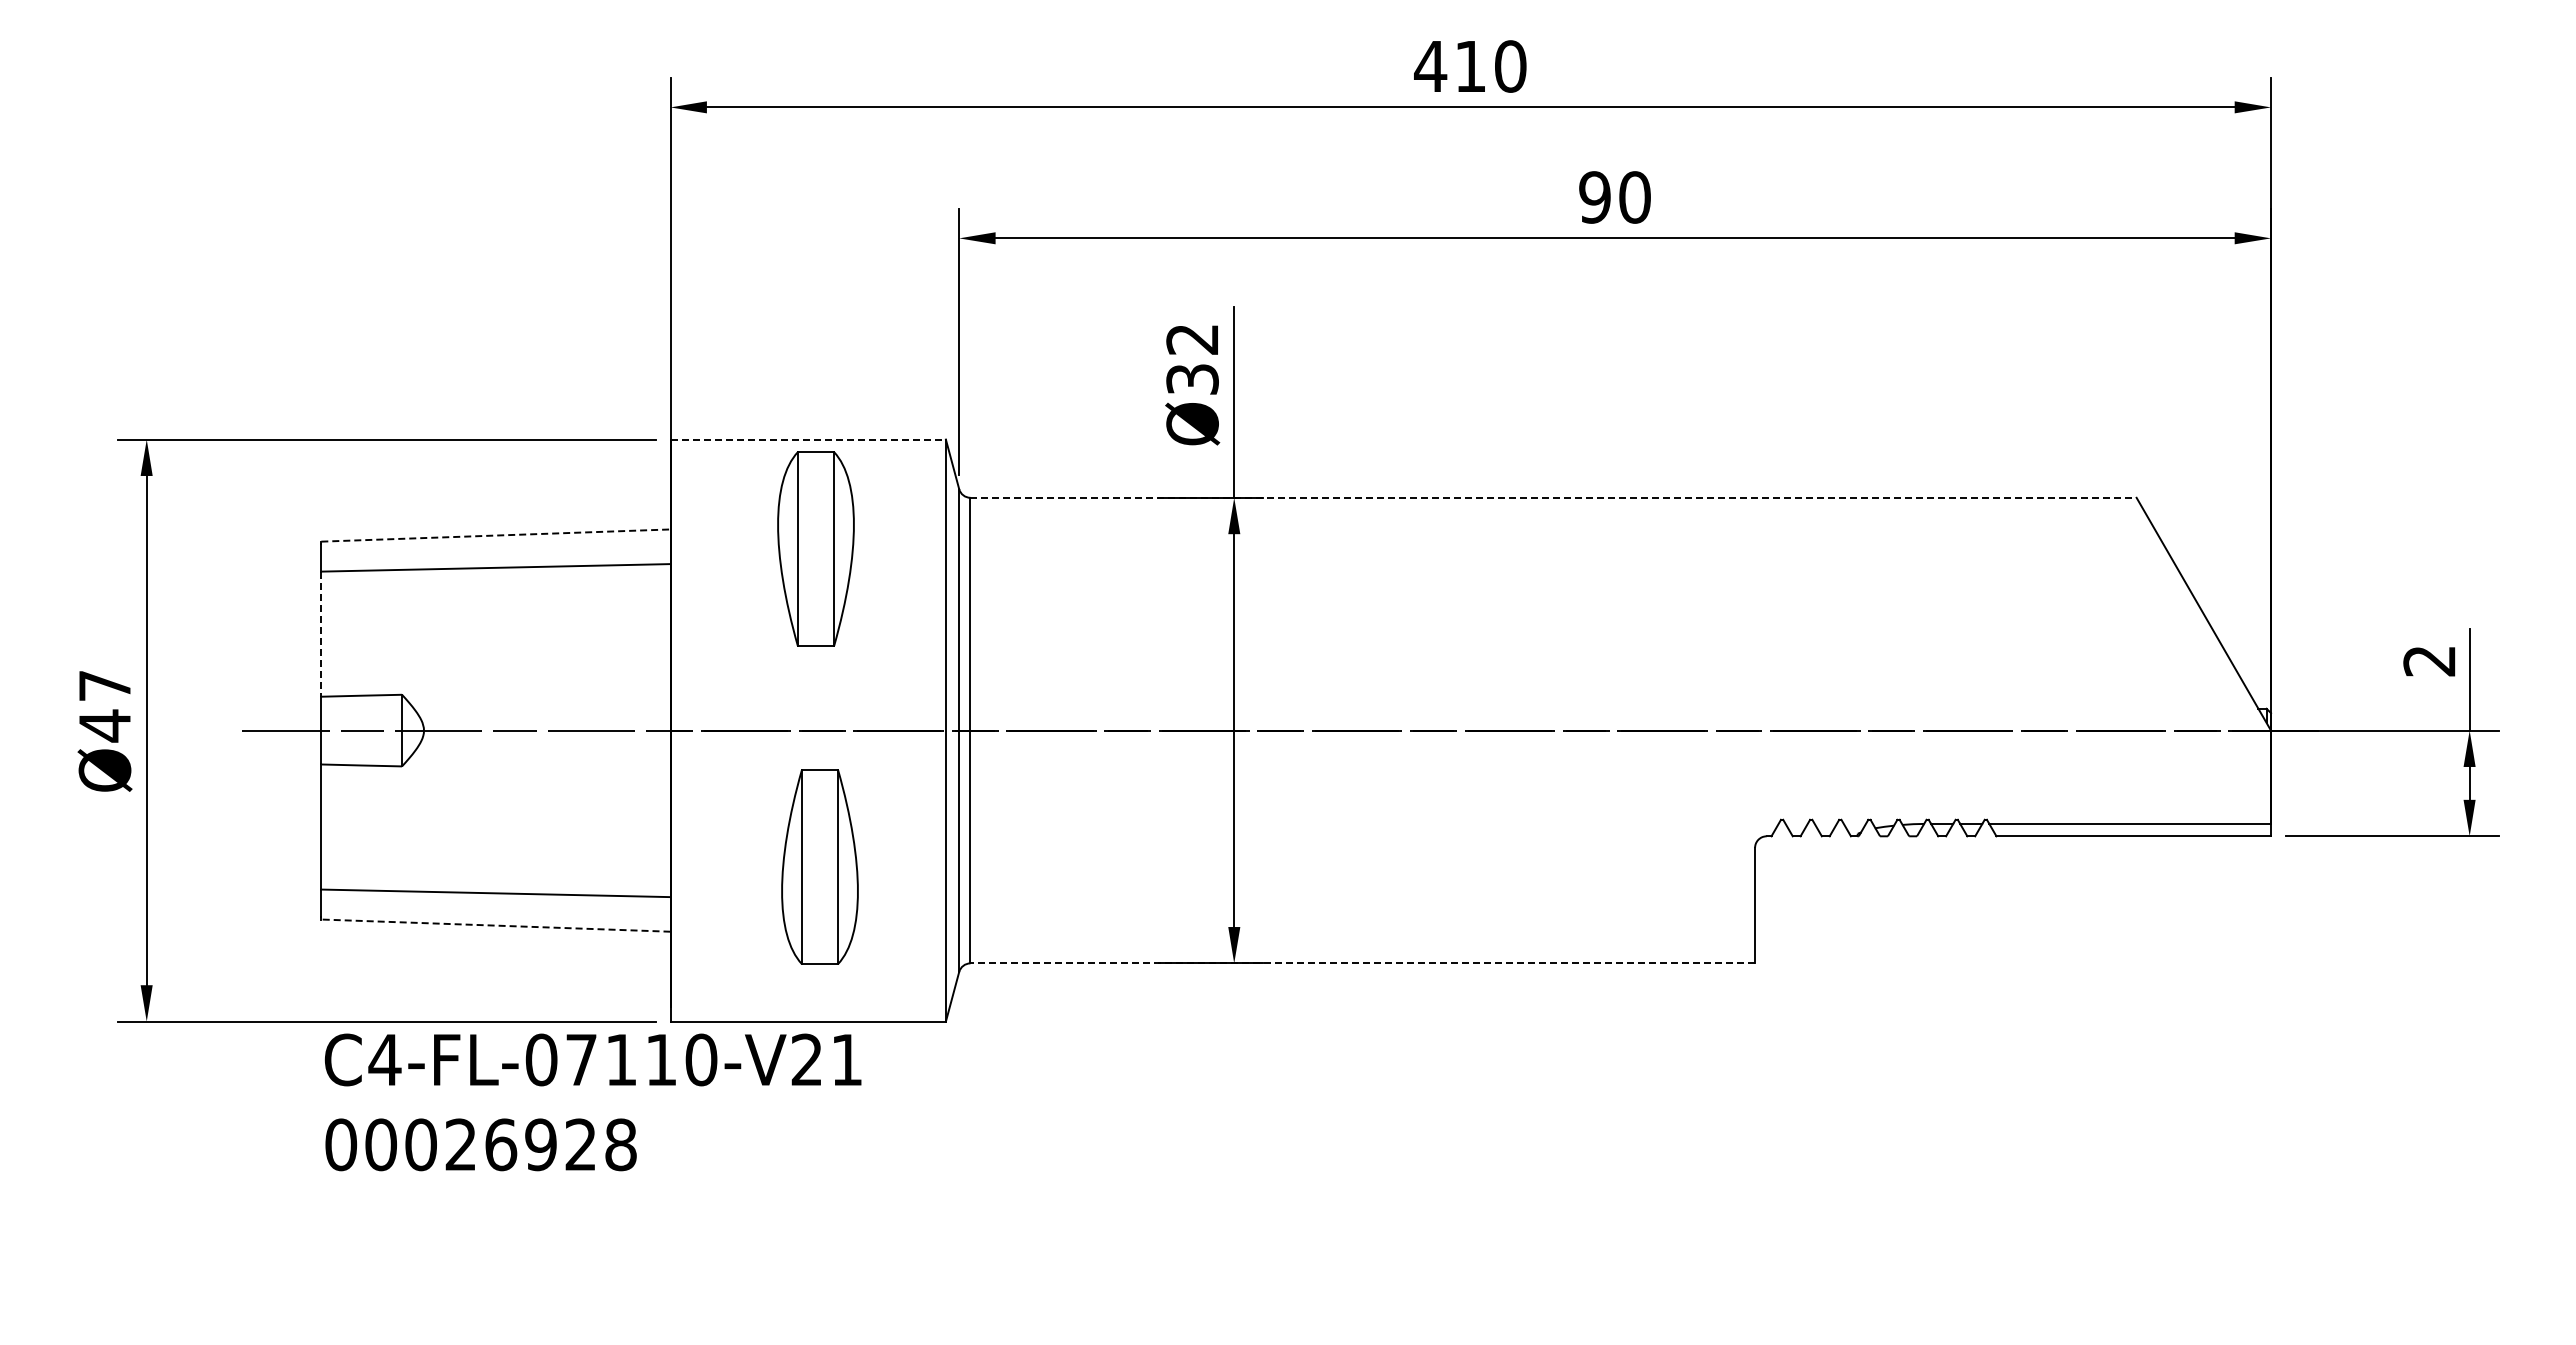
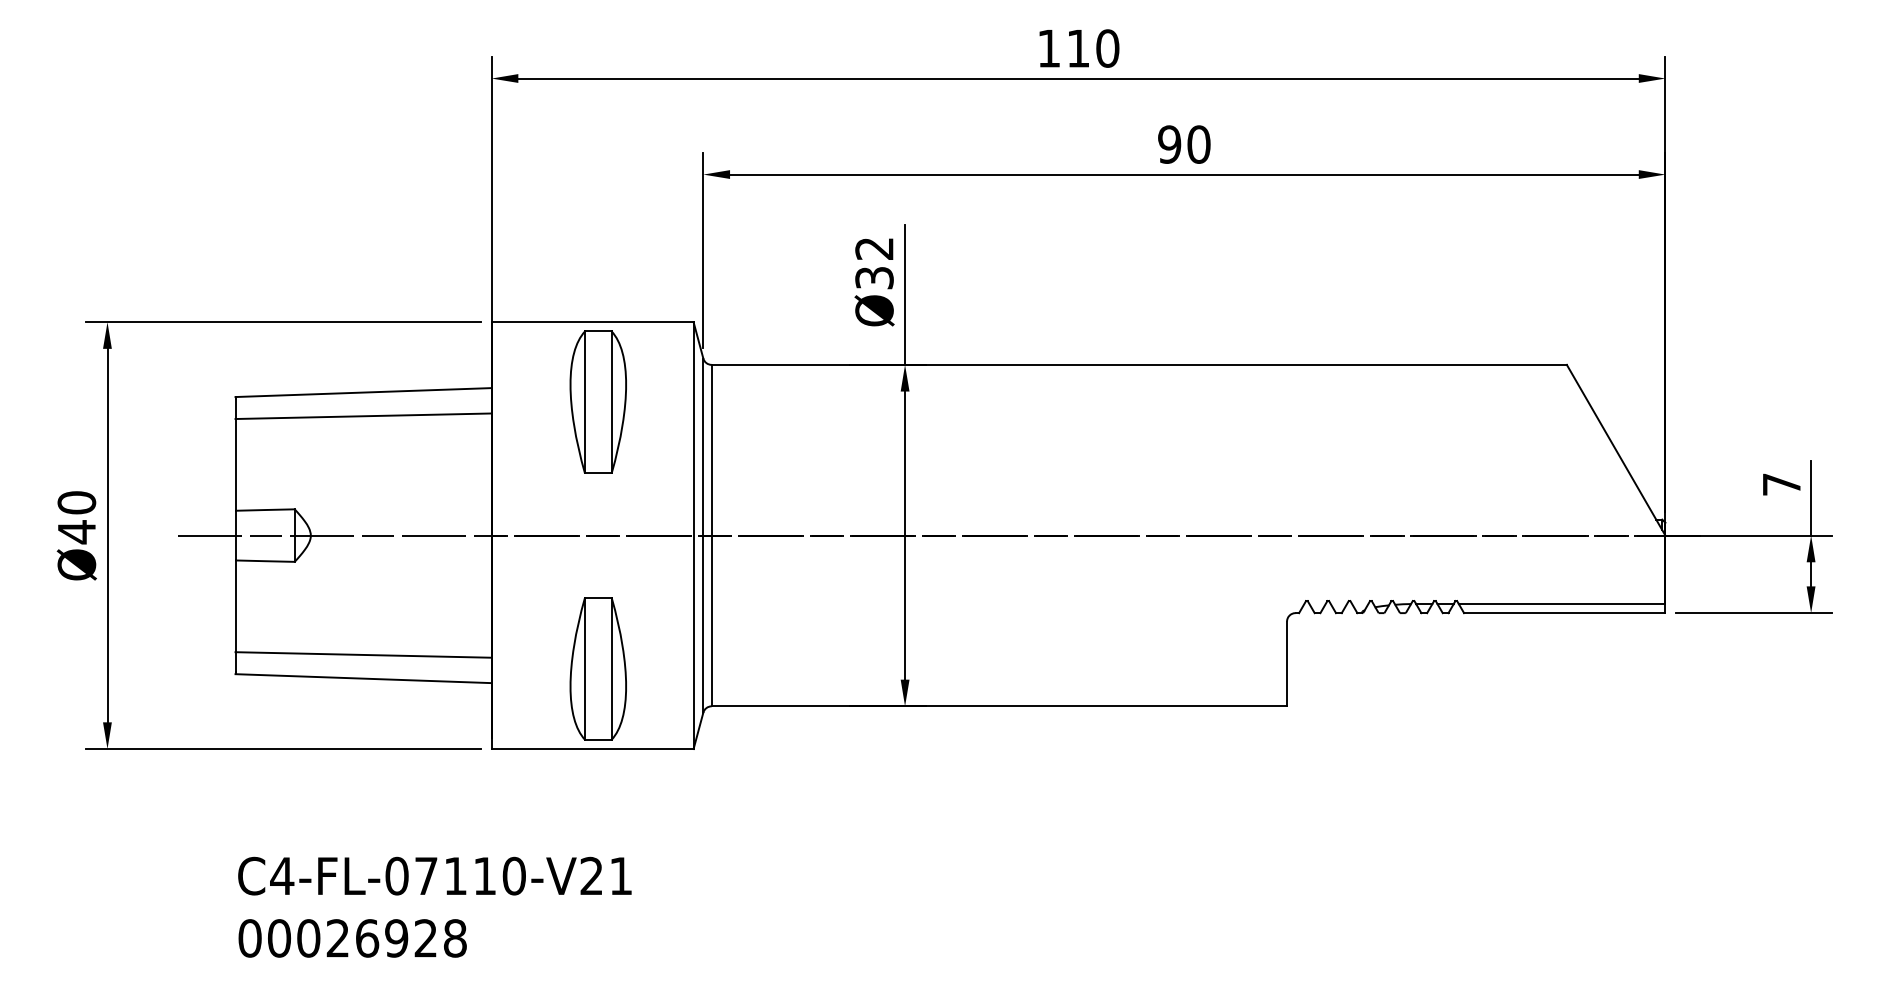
text: (1430, 66) -> (1049, 48), 410 -> 110
line: (808, 439) -> (592, 322), dashed -> solid
line: (1554, 497) -> (1139, 364), dashed -> solid
line: (495, 535) -> (363, 392), dashed -> solid
line: (321, 634) -> (235, 465), dashed -> solid
text: (2429, 661) -> (1781, 484), 2 -> 7
text: (104, 685) -> (76, 502), Ø47 -> Ø40
part: (819, 866) -> (597, 668), moved
line: (495, 925) -> (363, 678), dashed -> solid
line: (1362, 963) -> (999, 706), dashed -> solid
text: (592, 1102) -> (434, 907), moved

